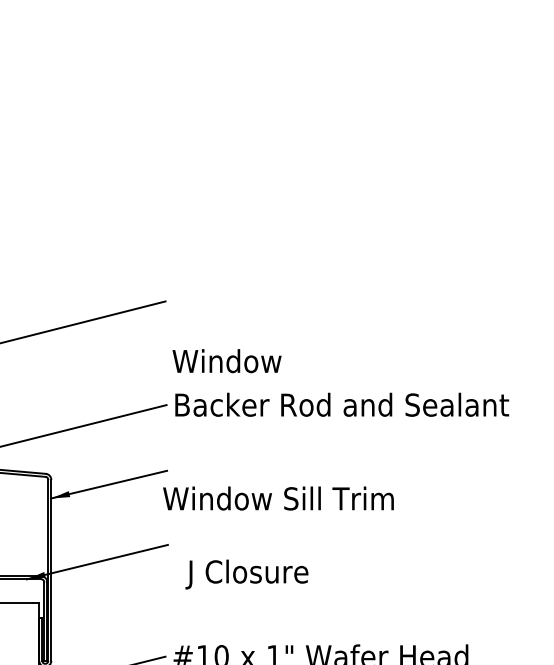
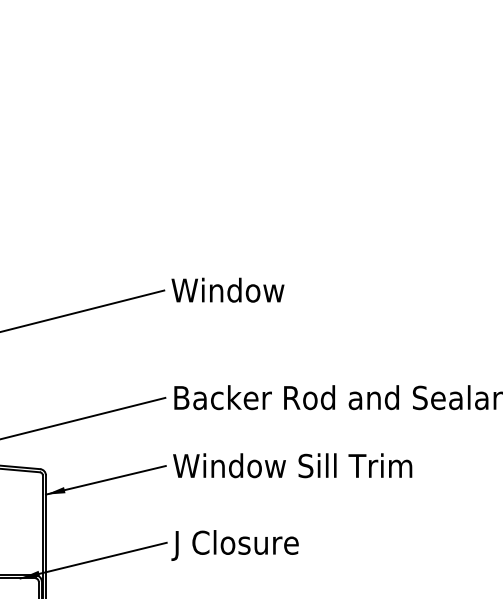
text: (226, 361) -> (227, 290), moved
text: (278, 498) -> (292, 465), moved
text: (246, 574) -> (234, 545), moved

